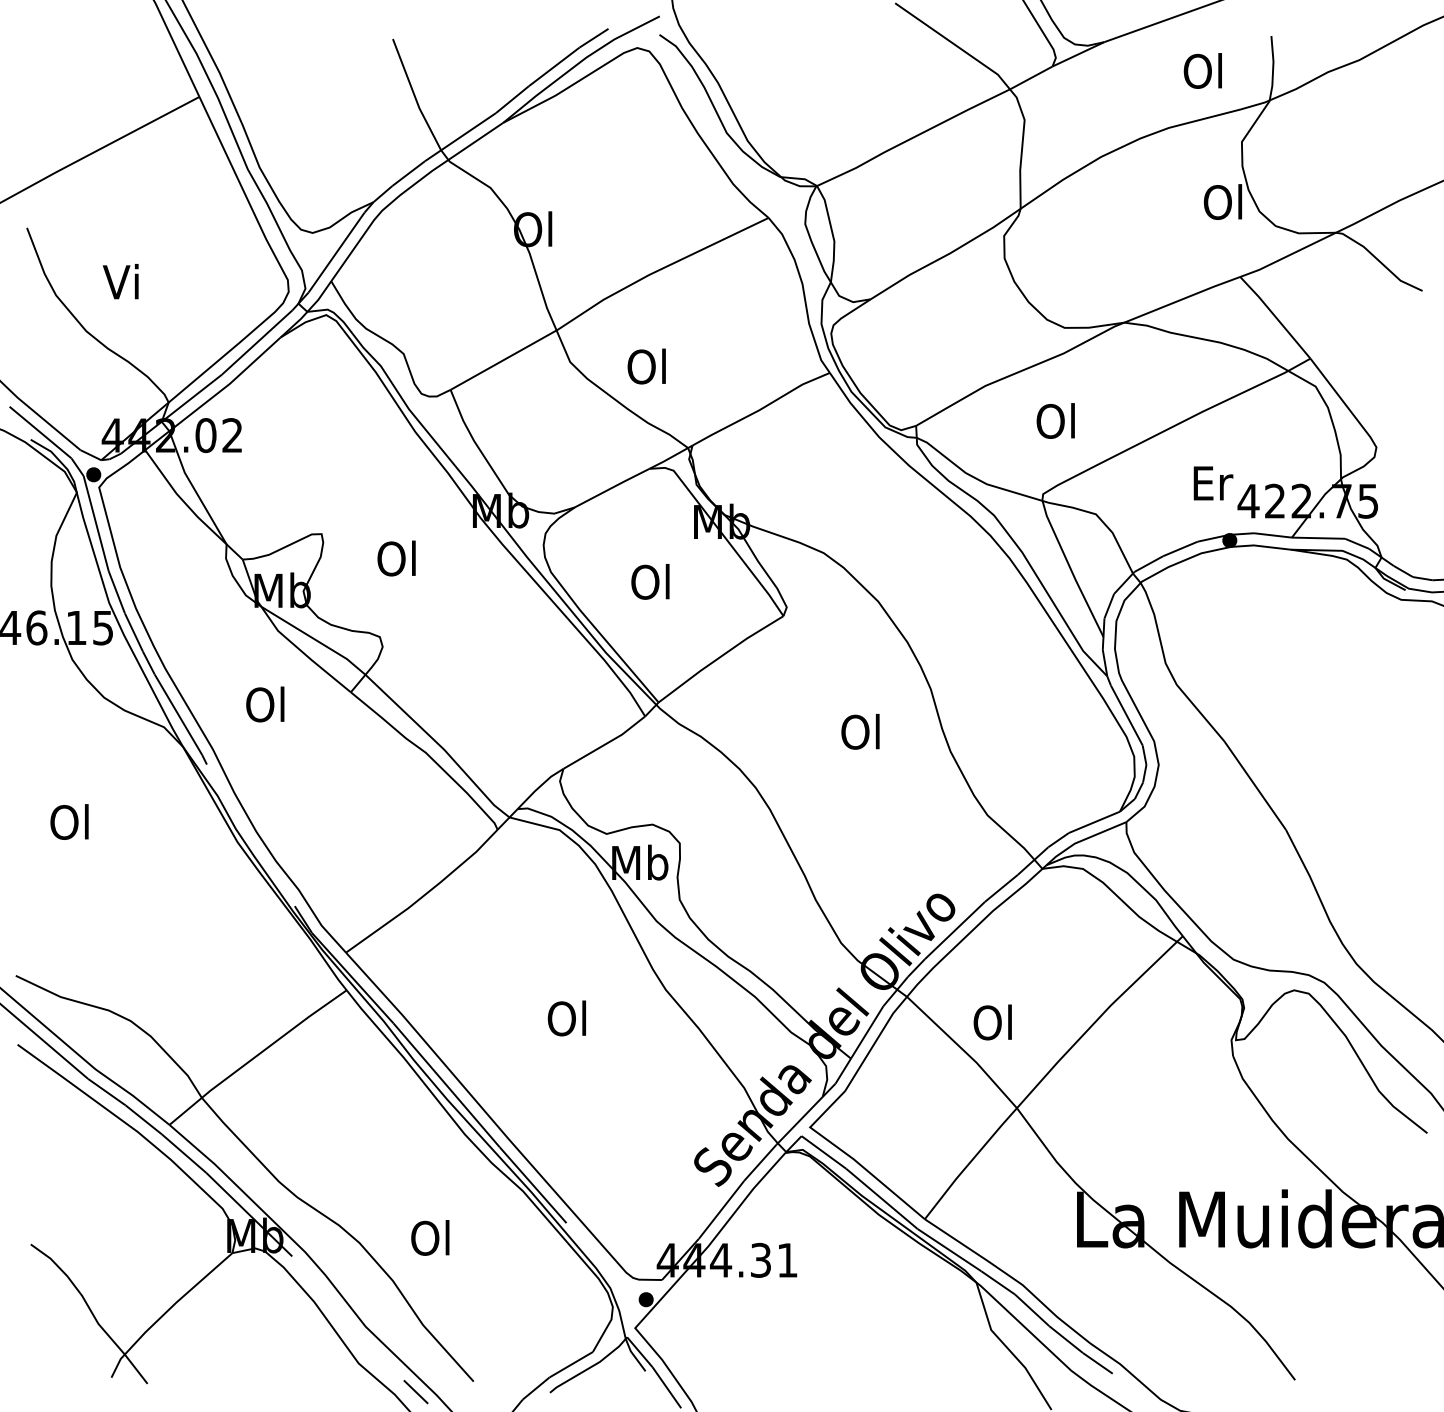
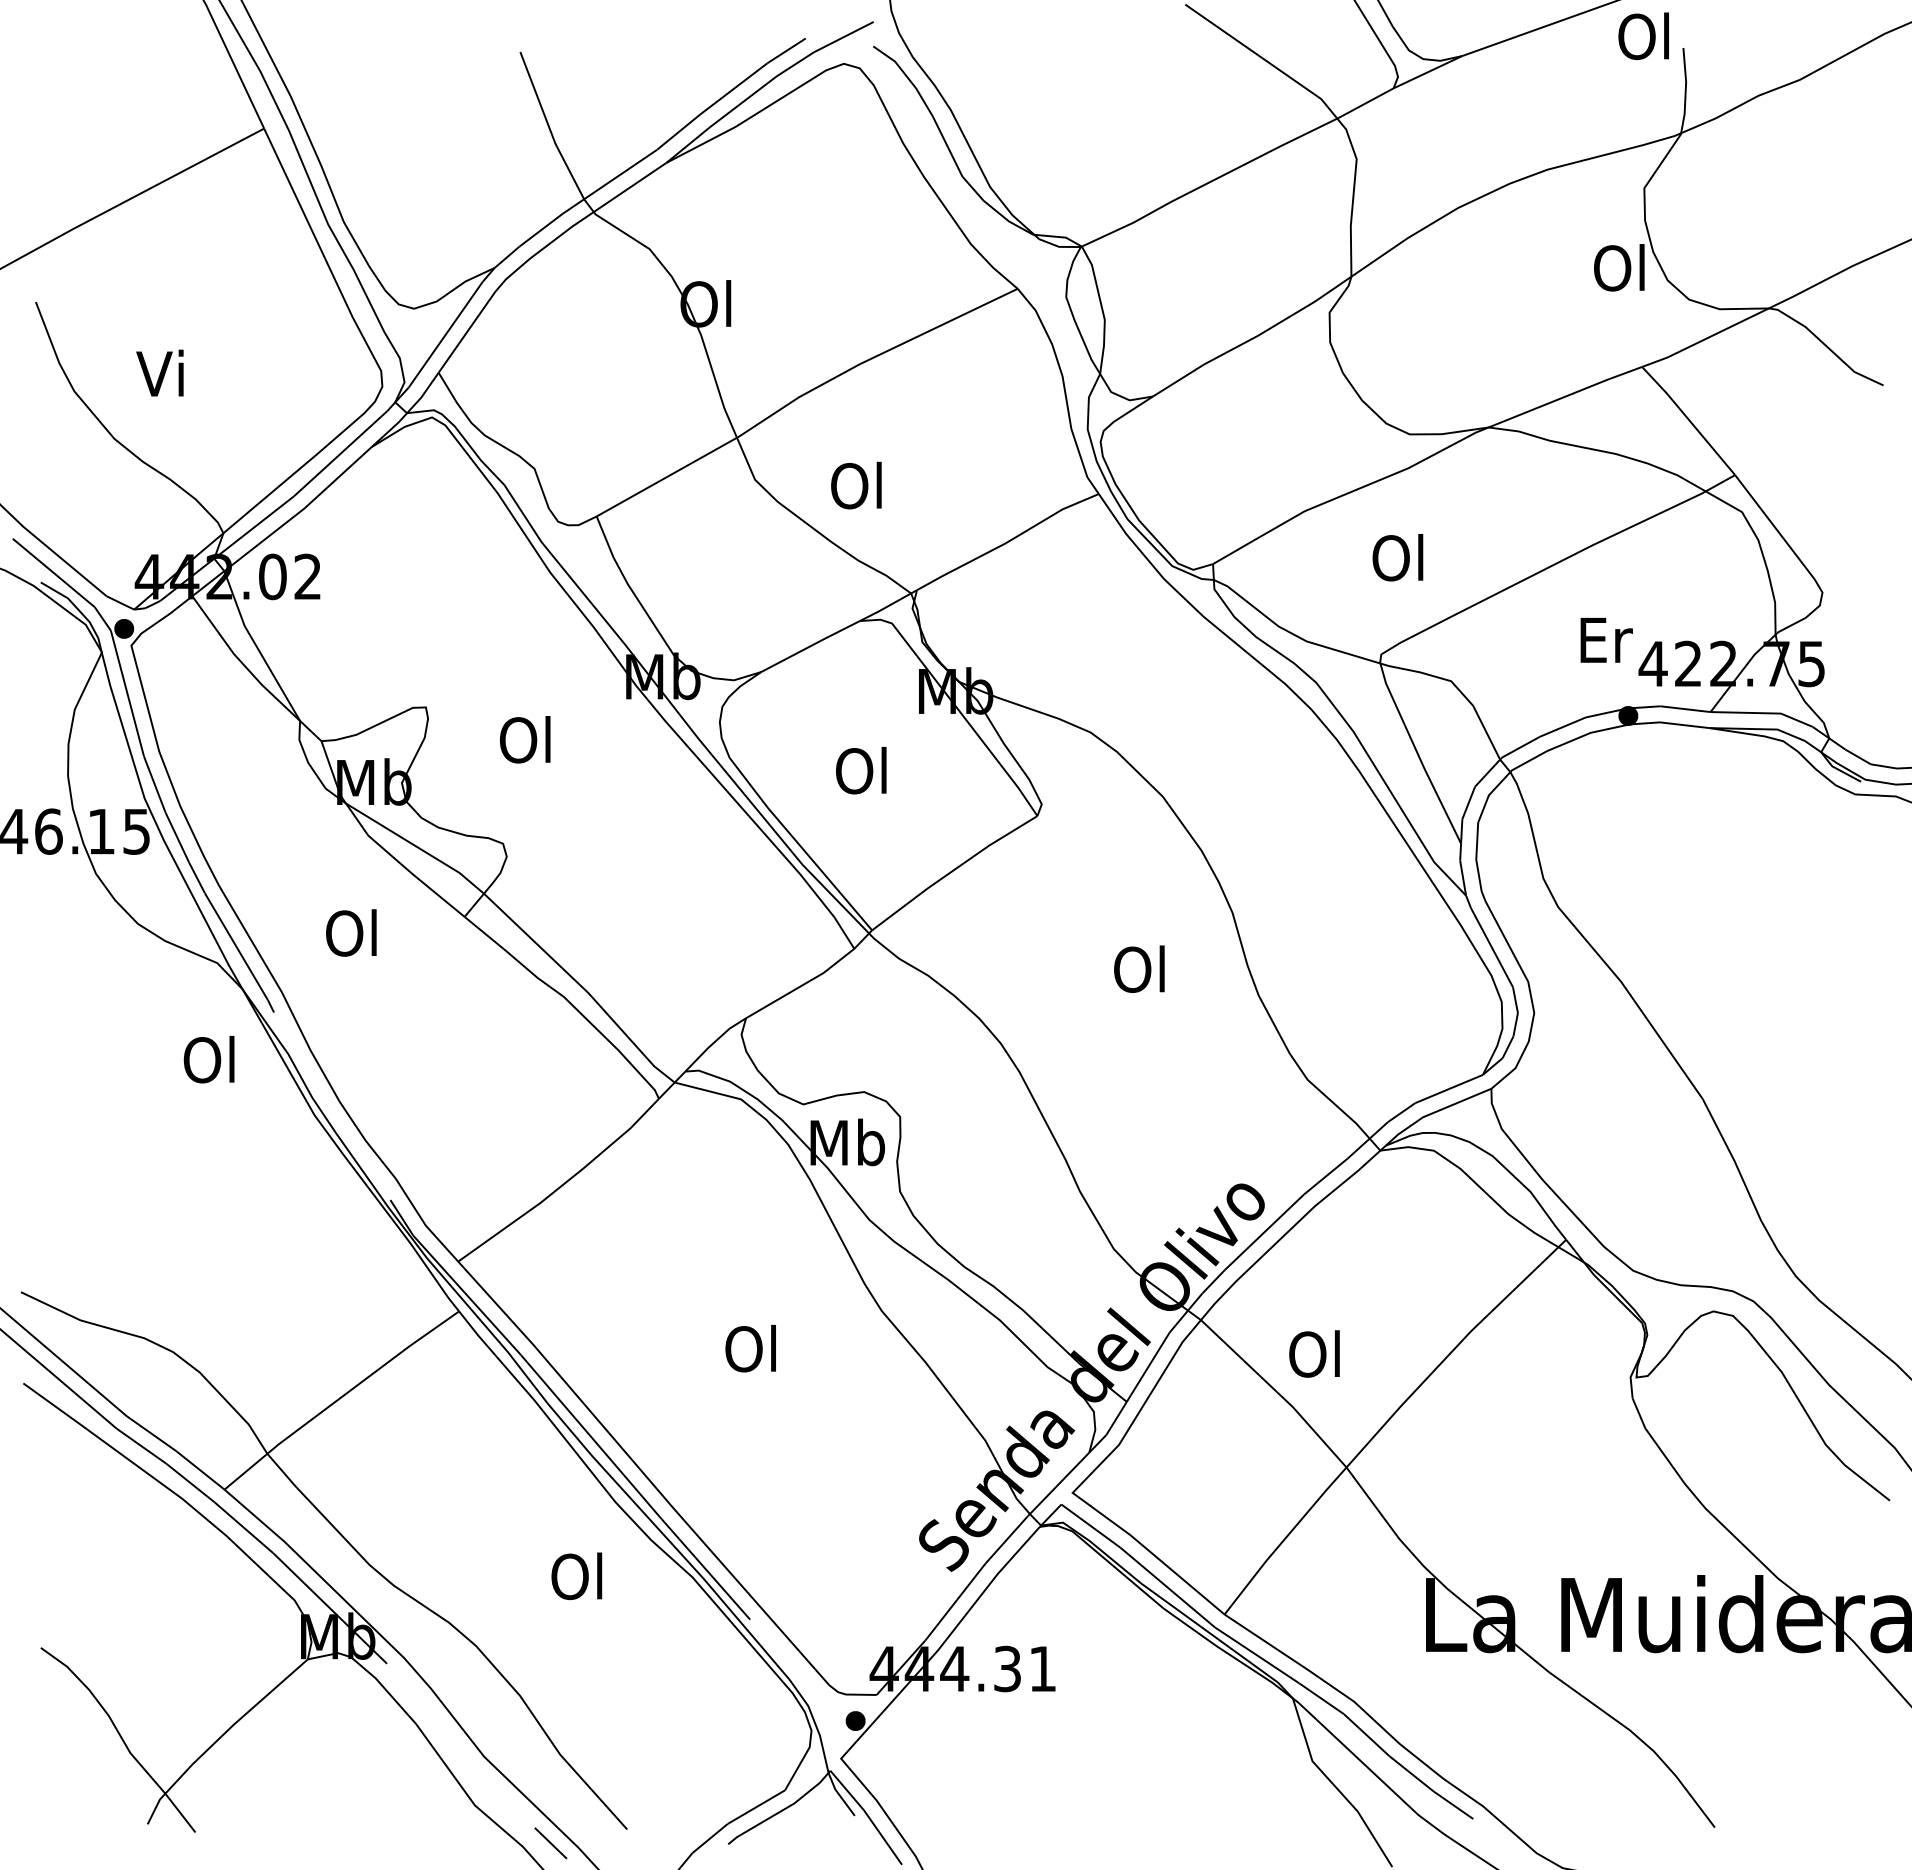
text: (1202, 70) -> (1643, 35), moved
text: (69, 821) -> (208, 1059), moved
text: (430, 1238) -> (576, 1576), moved

